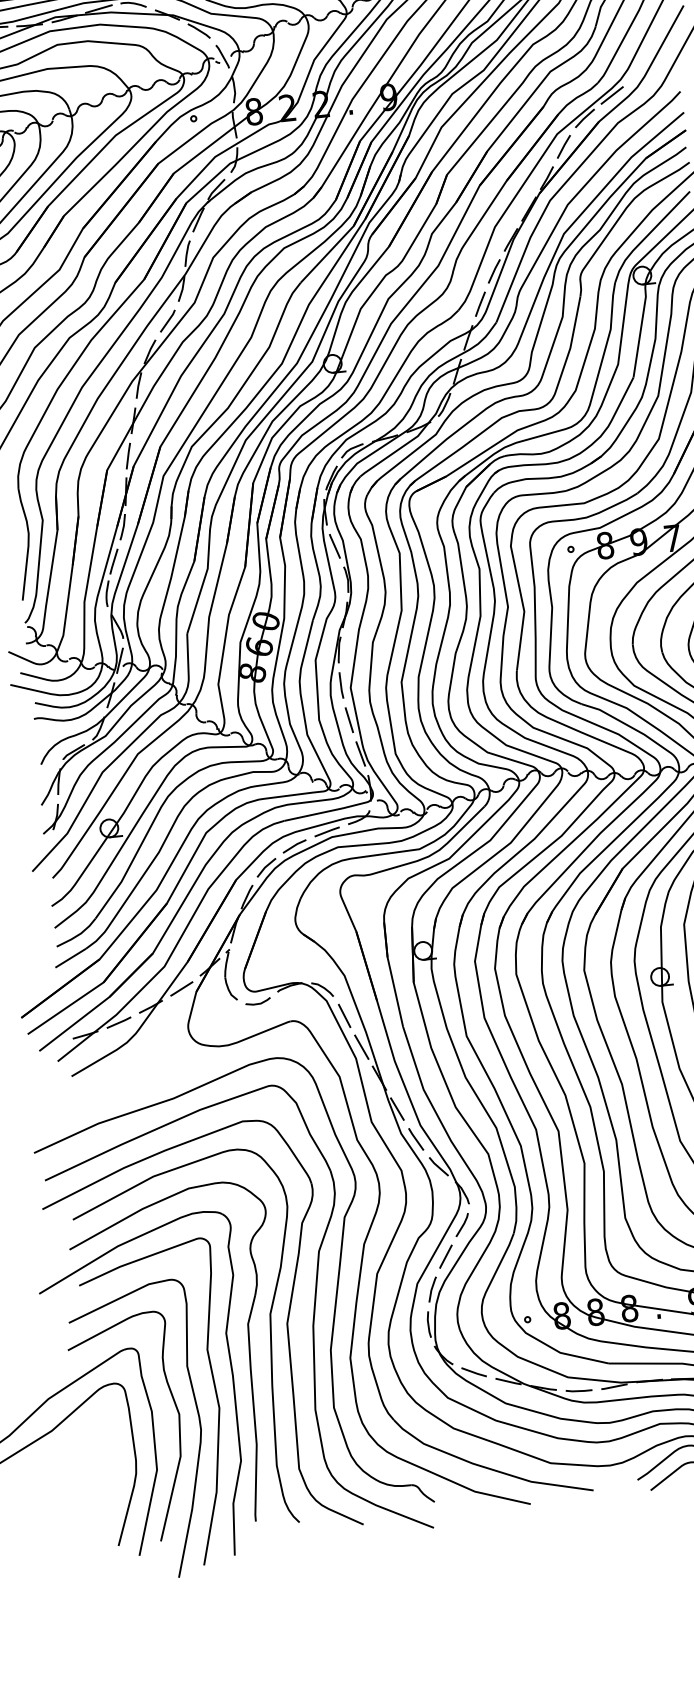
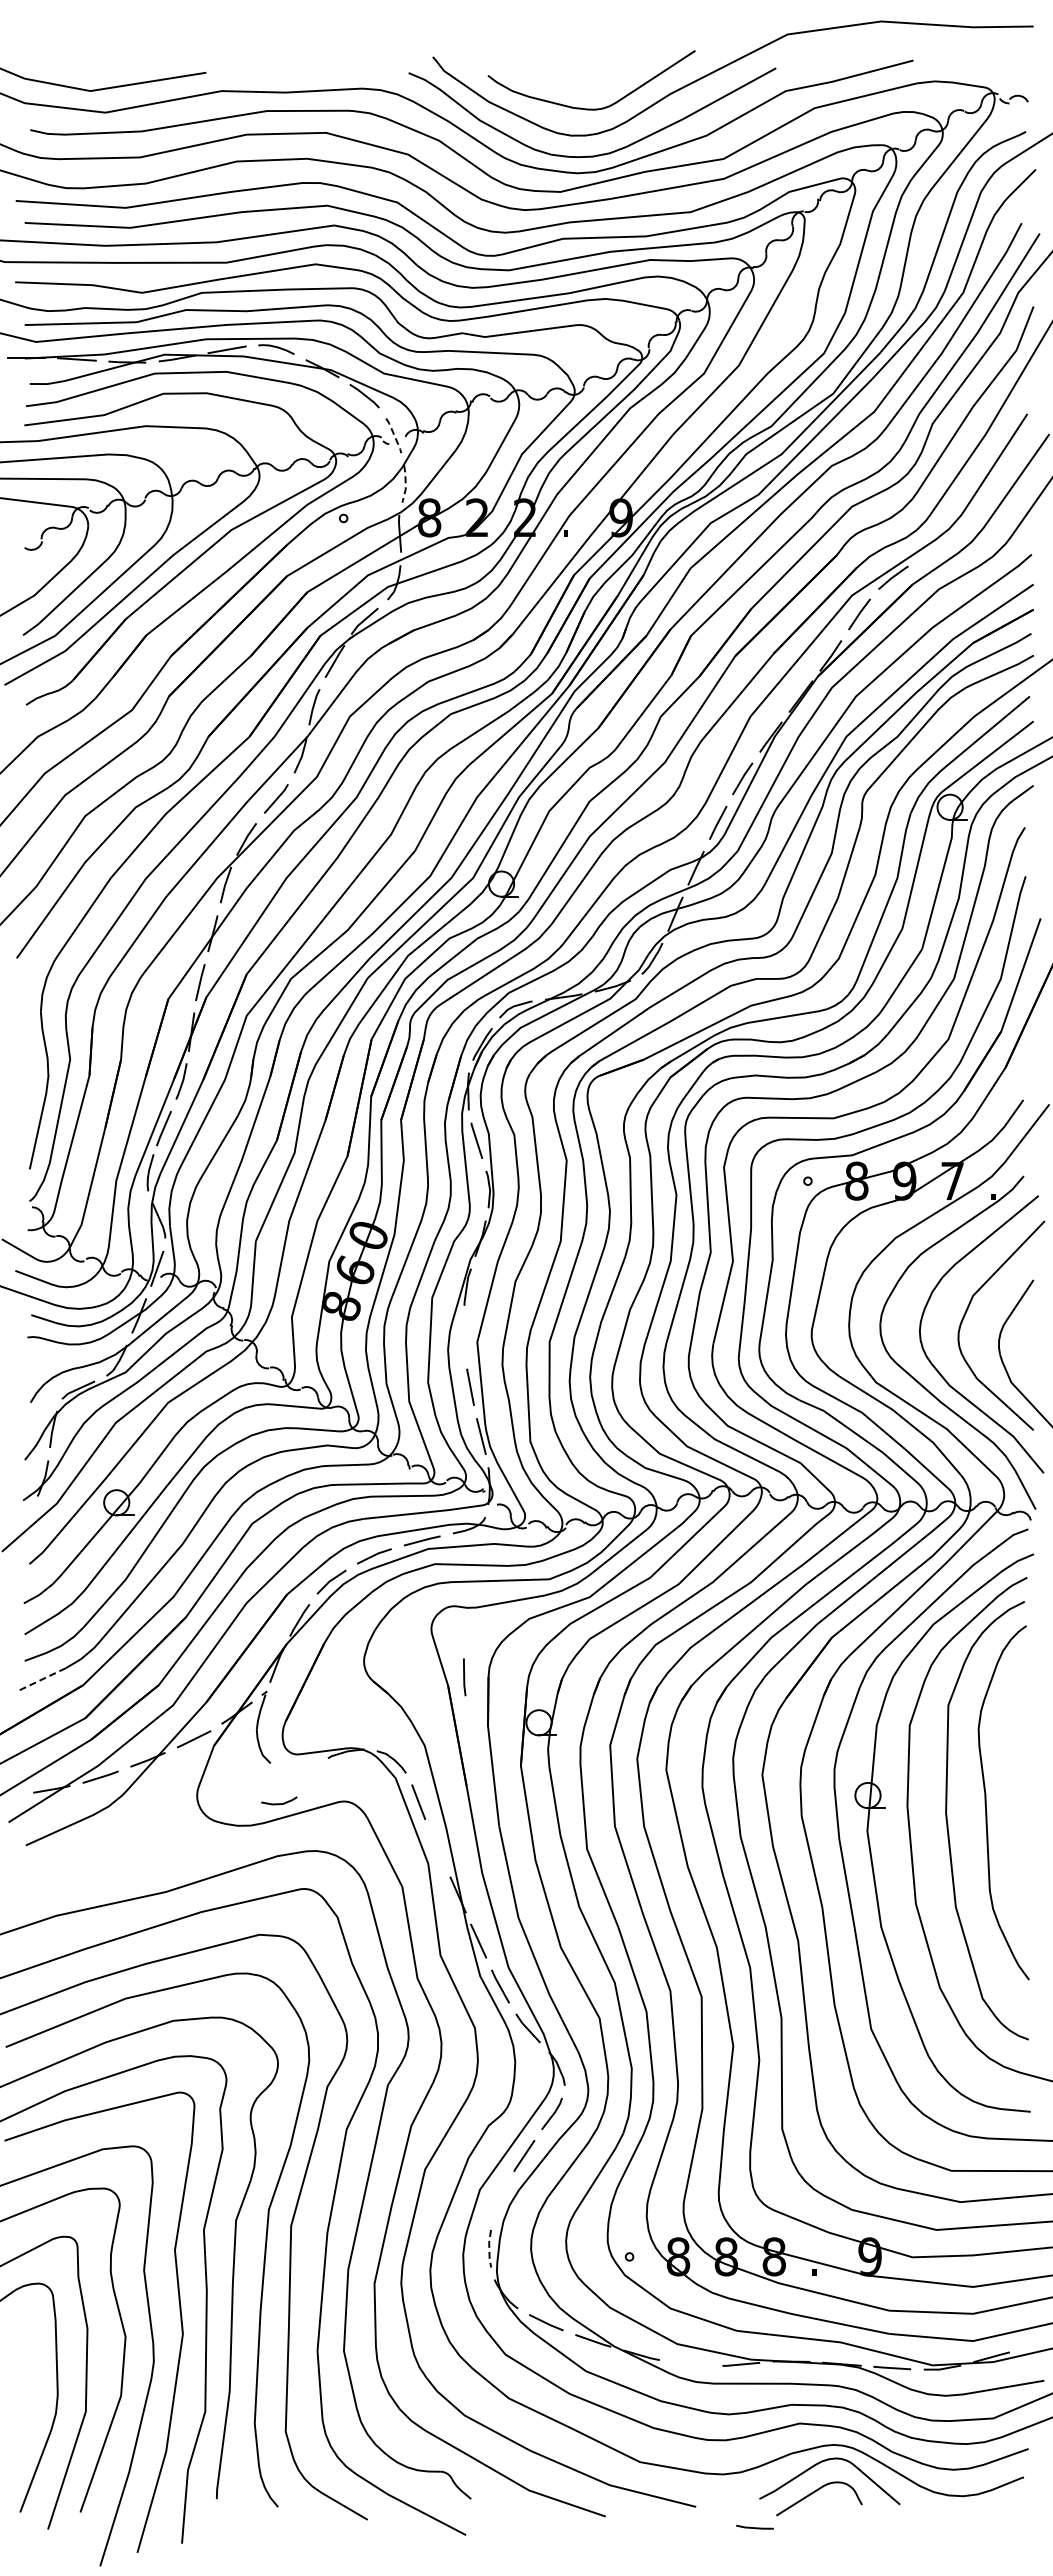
line: (223, 57) -> (394, 436), solid -> dashed
line: (234, 90) -> (405, 484), solid -> dashed
line: (612, 95) -> (935, 549), removed
line: (341, 685) -> (464, 1677), moved
line: (70, 958) -> (42, 1679), solid -> dashed
curve: (258, 1003) -> (279, 1803), moved
line: (361, 1047) -> (437, 1848), removed
line: (432, 1289) -> (500, 2199), removed
line: (428, 1324) -> (489, 2248), solid -> dashed
line: (578, 1390) -> (754, 2527), moved

